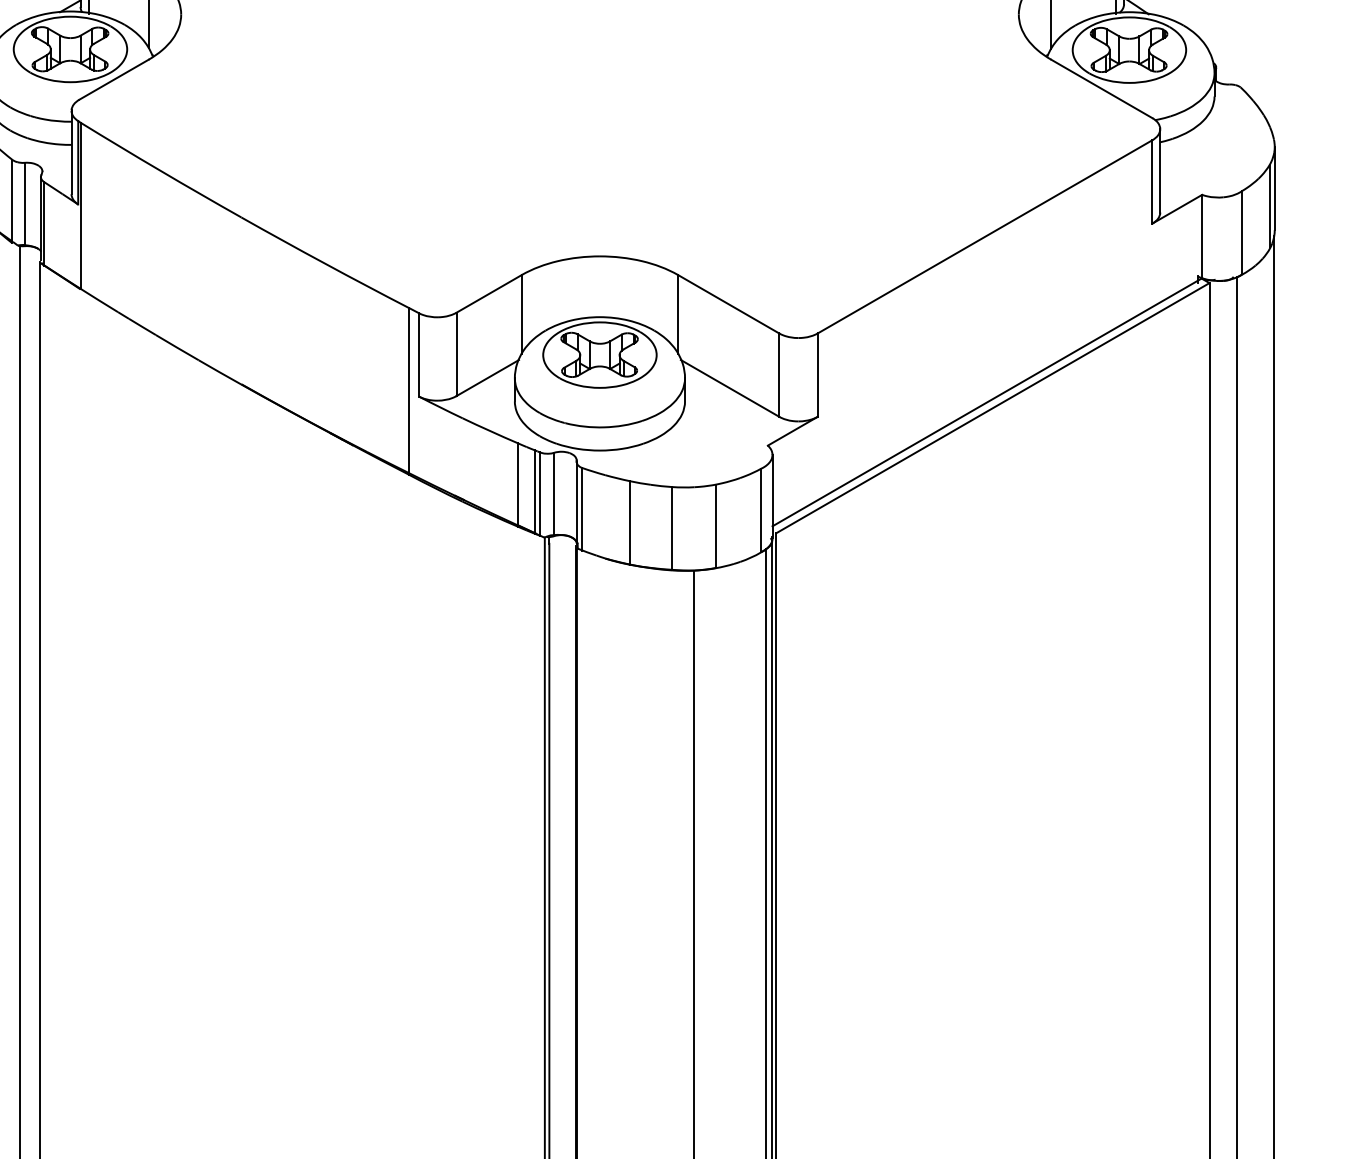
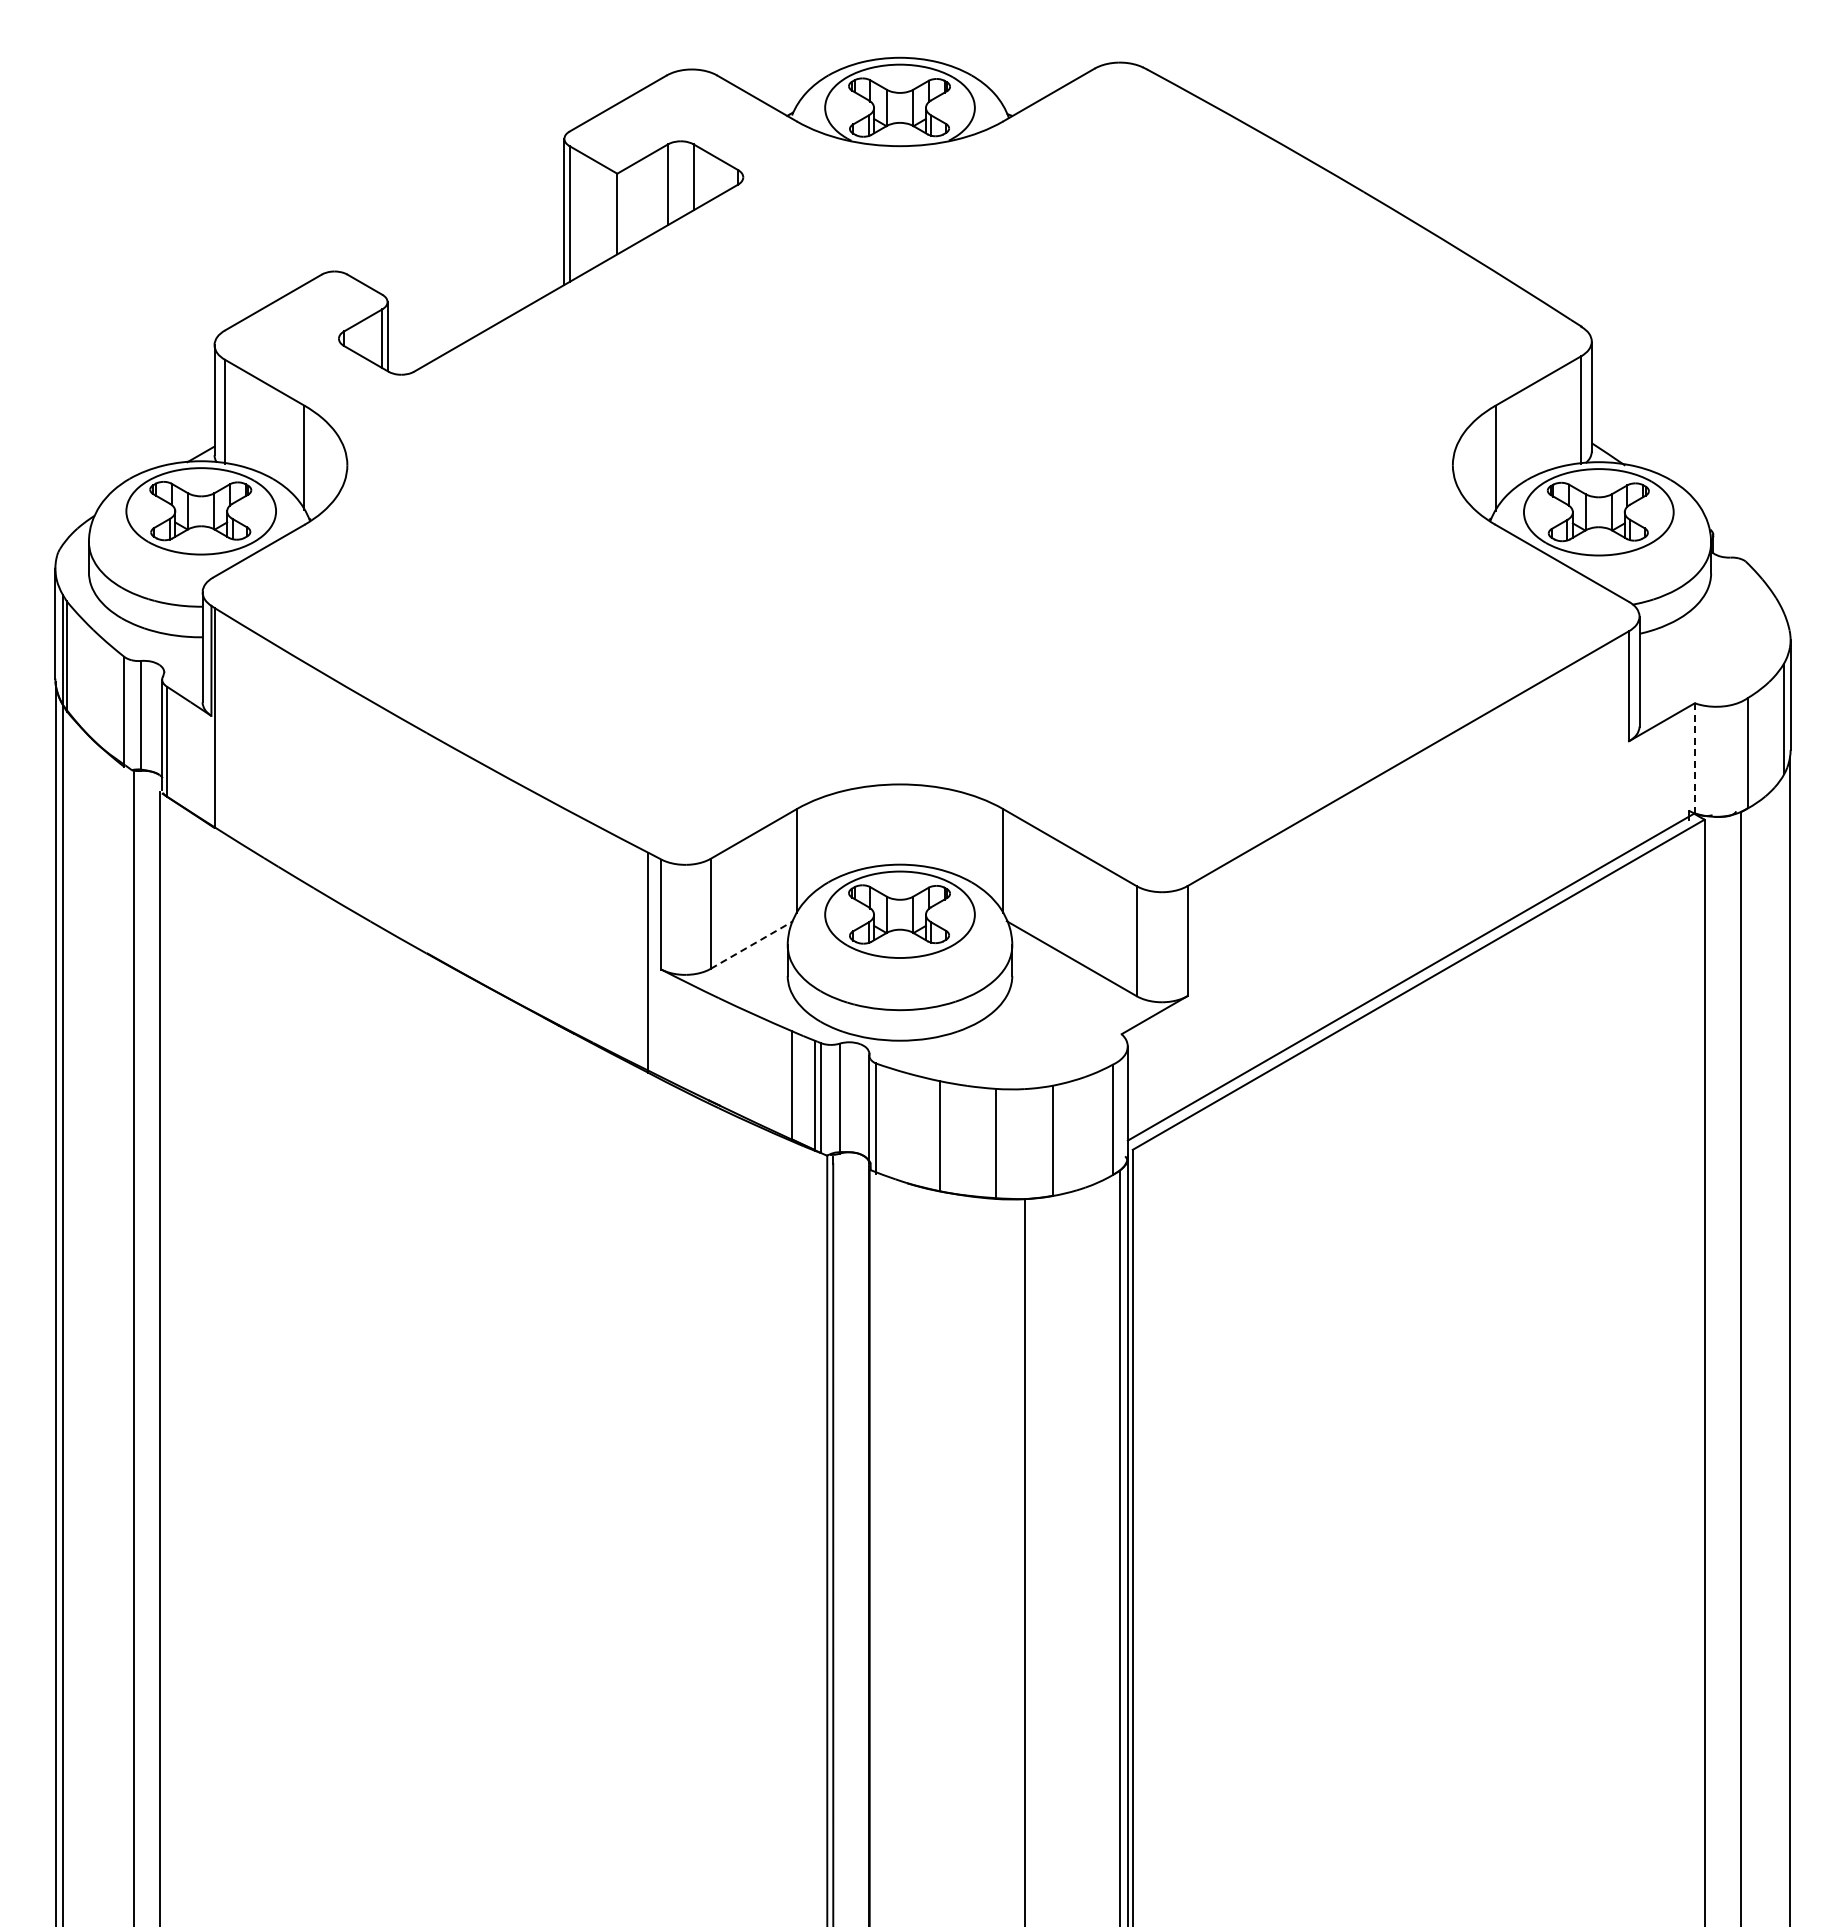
line: (1201, 236) -> (1694, 758), solid -> dashed
line: (487, 378) -> (751, 945), solid -> dashed

